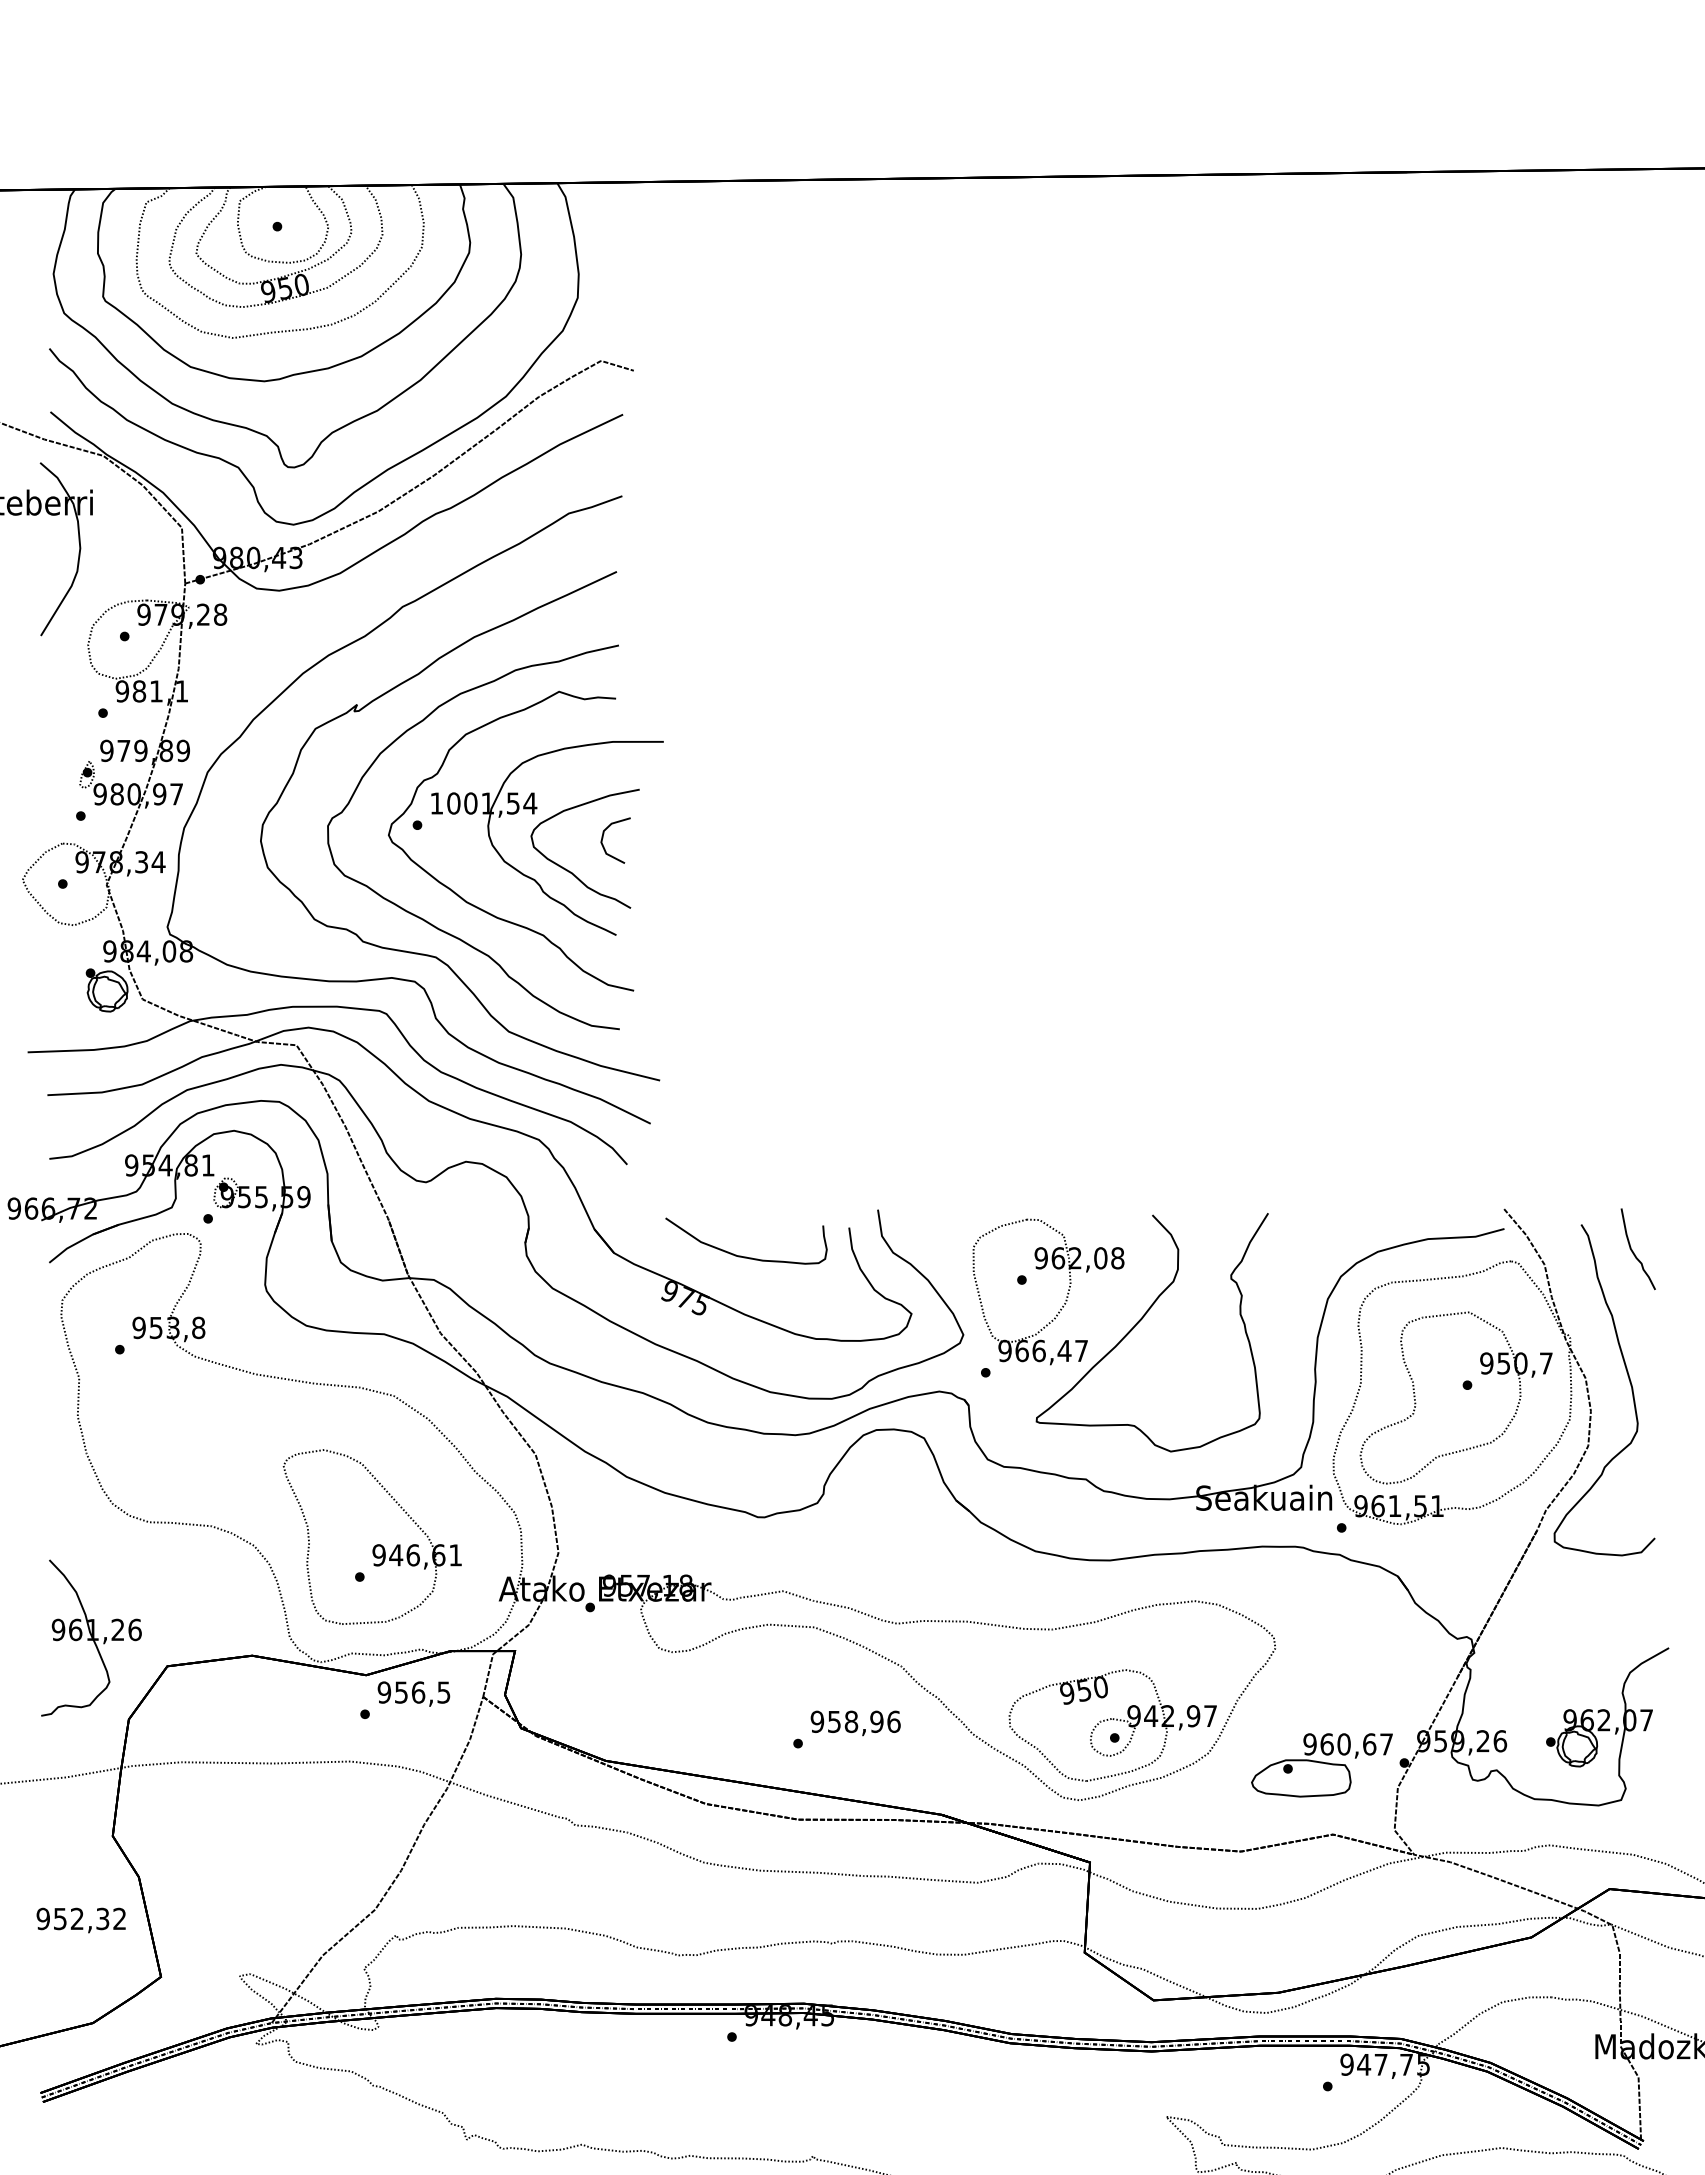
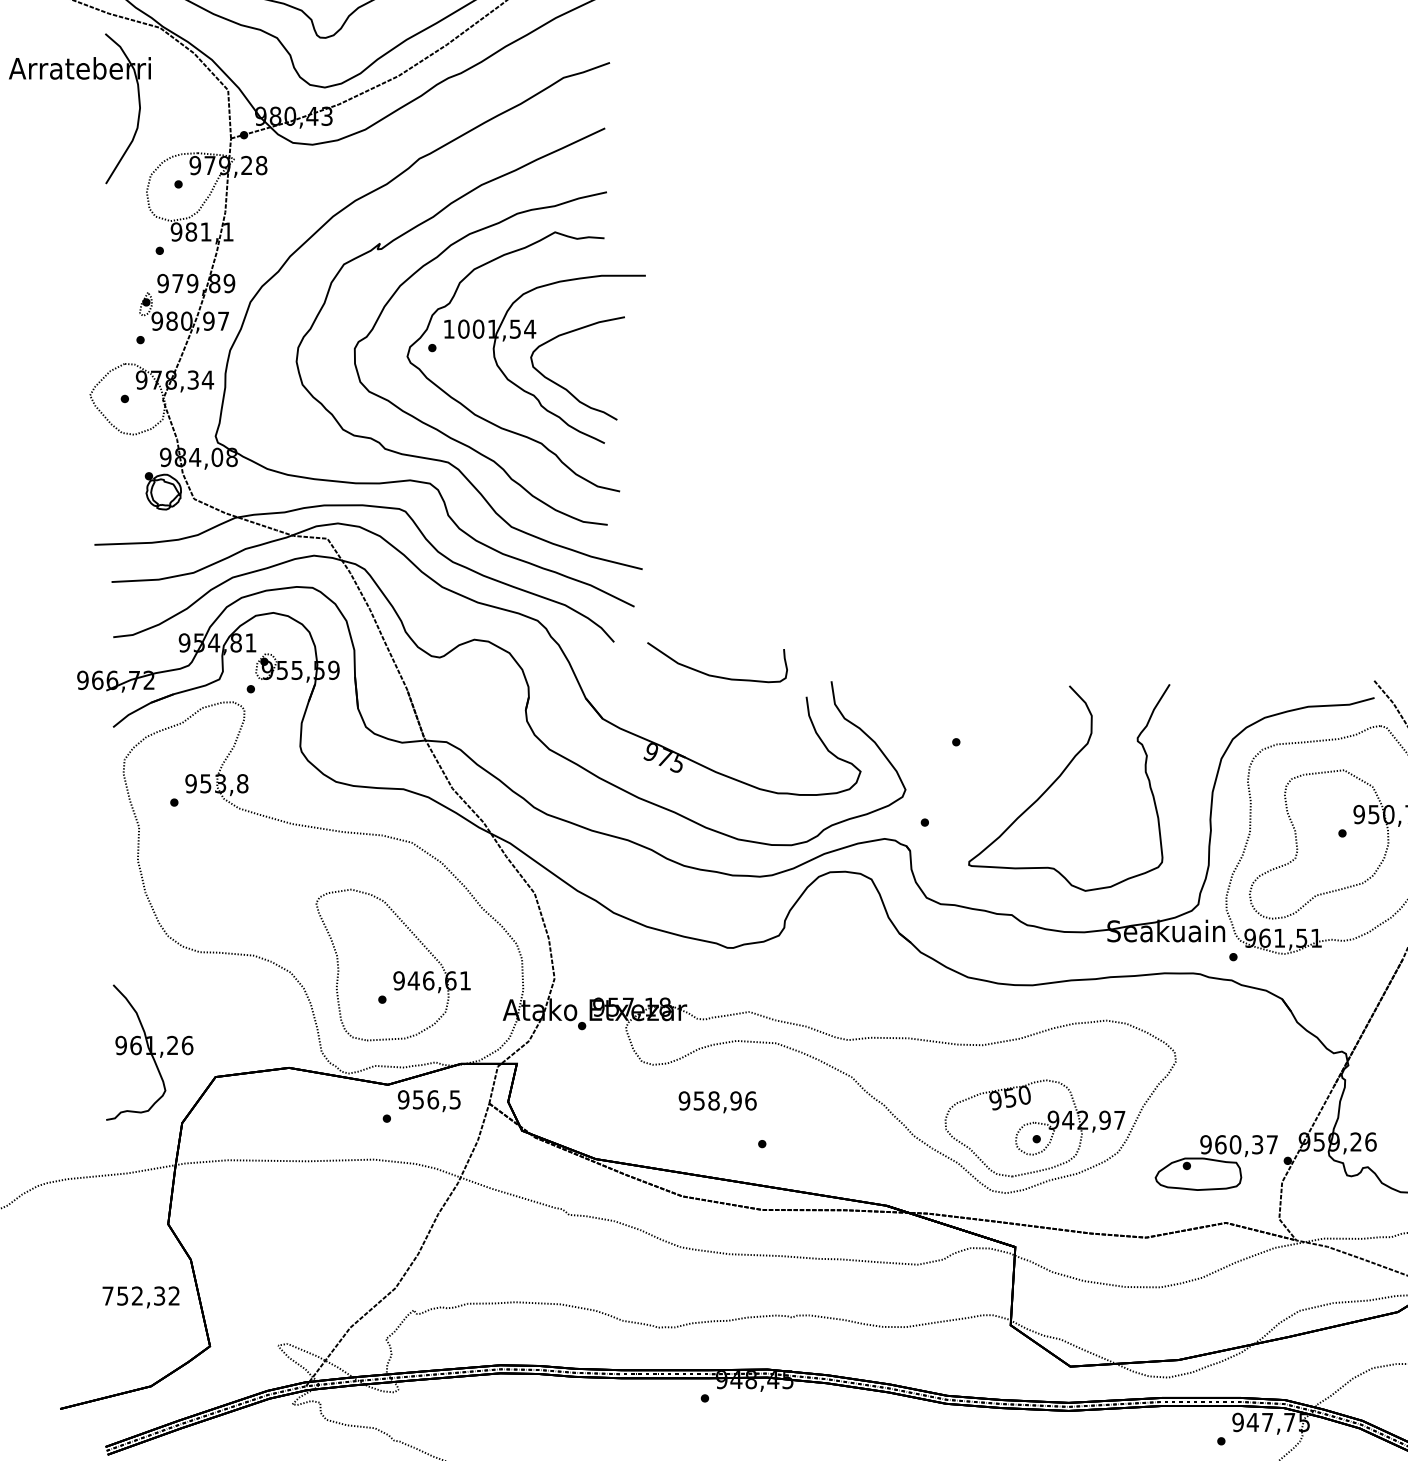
curve: (603, 838) -> (593, 359), removed
curve: (741, 1255) -> (713, 675), moved
part: (1066, 1296) -> (994, 756), removed
text: (855, 1723) -> (717, 1102), moved
text: (1369, 1744) -> (1257, 1144), 960,67 -> 960,37
text: (42, 1918) -> (107, 1295), 952,32 -> 752,32

